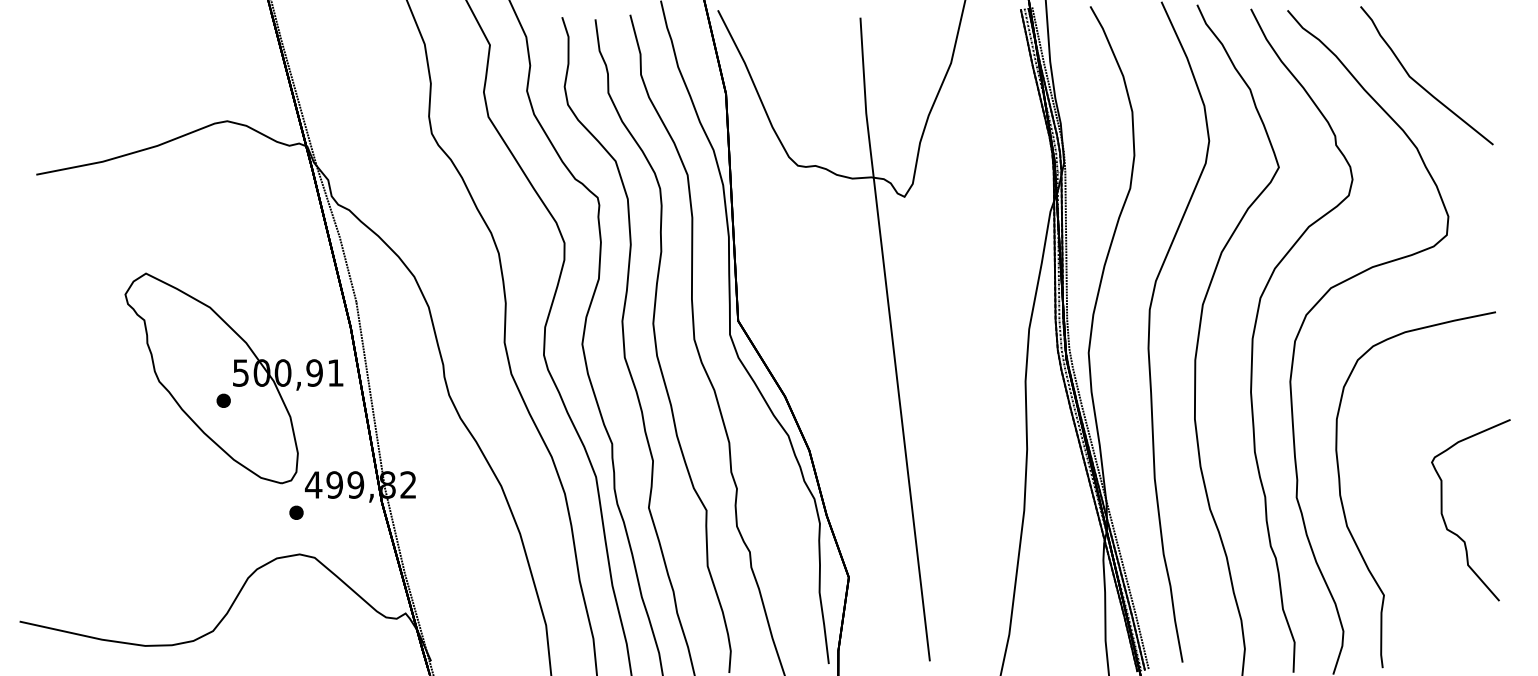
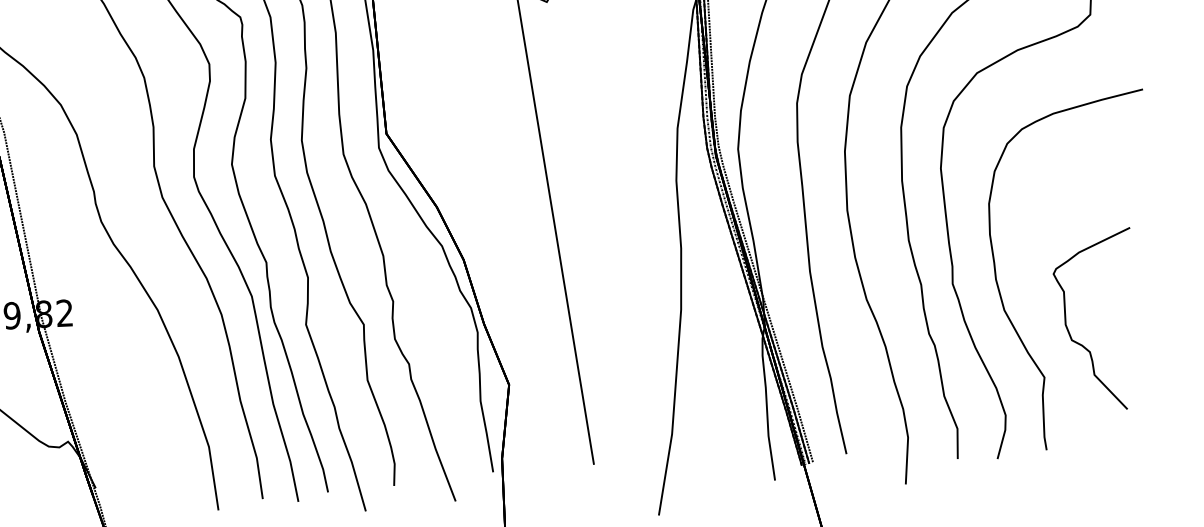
curve: (1456, 533) -> (1081, 343), moved

